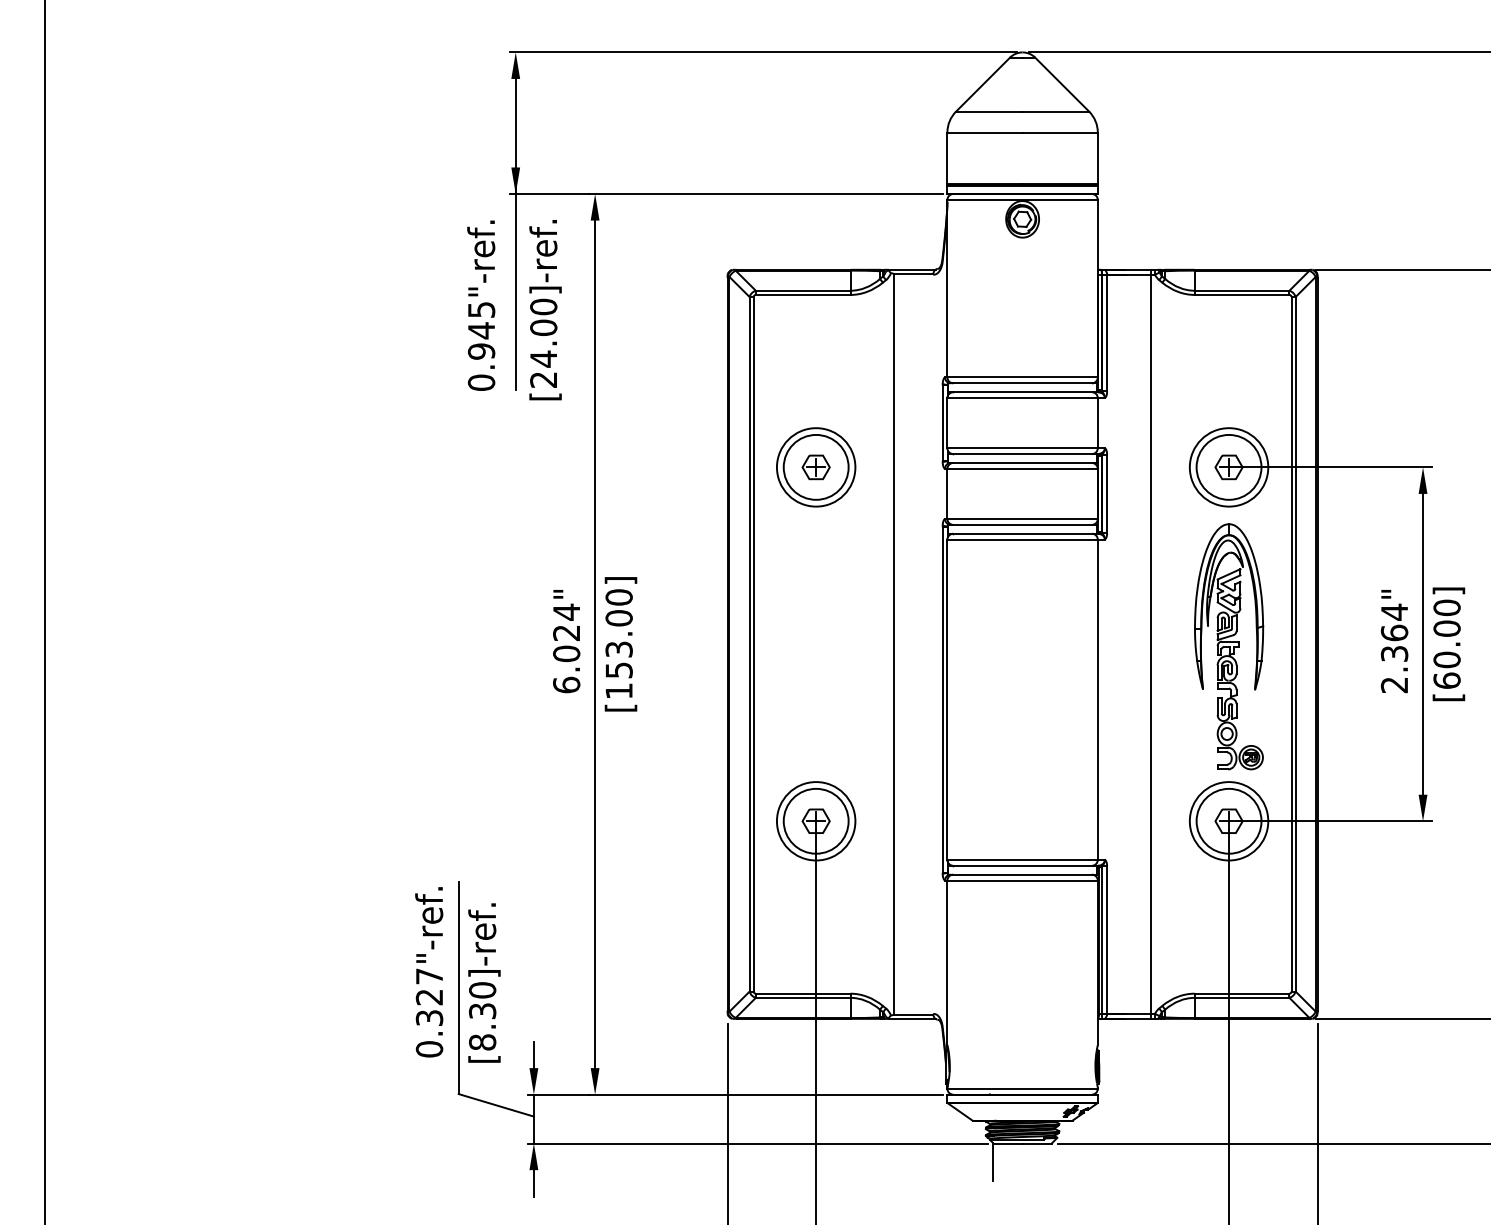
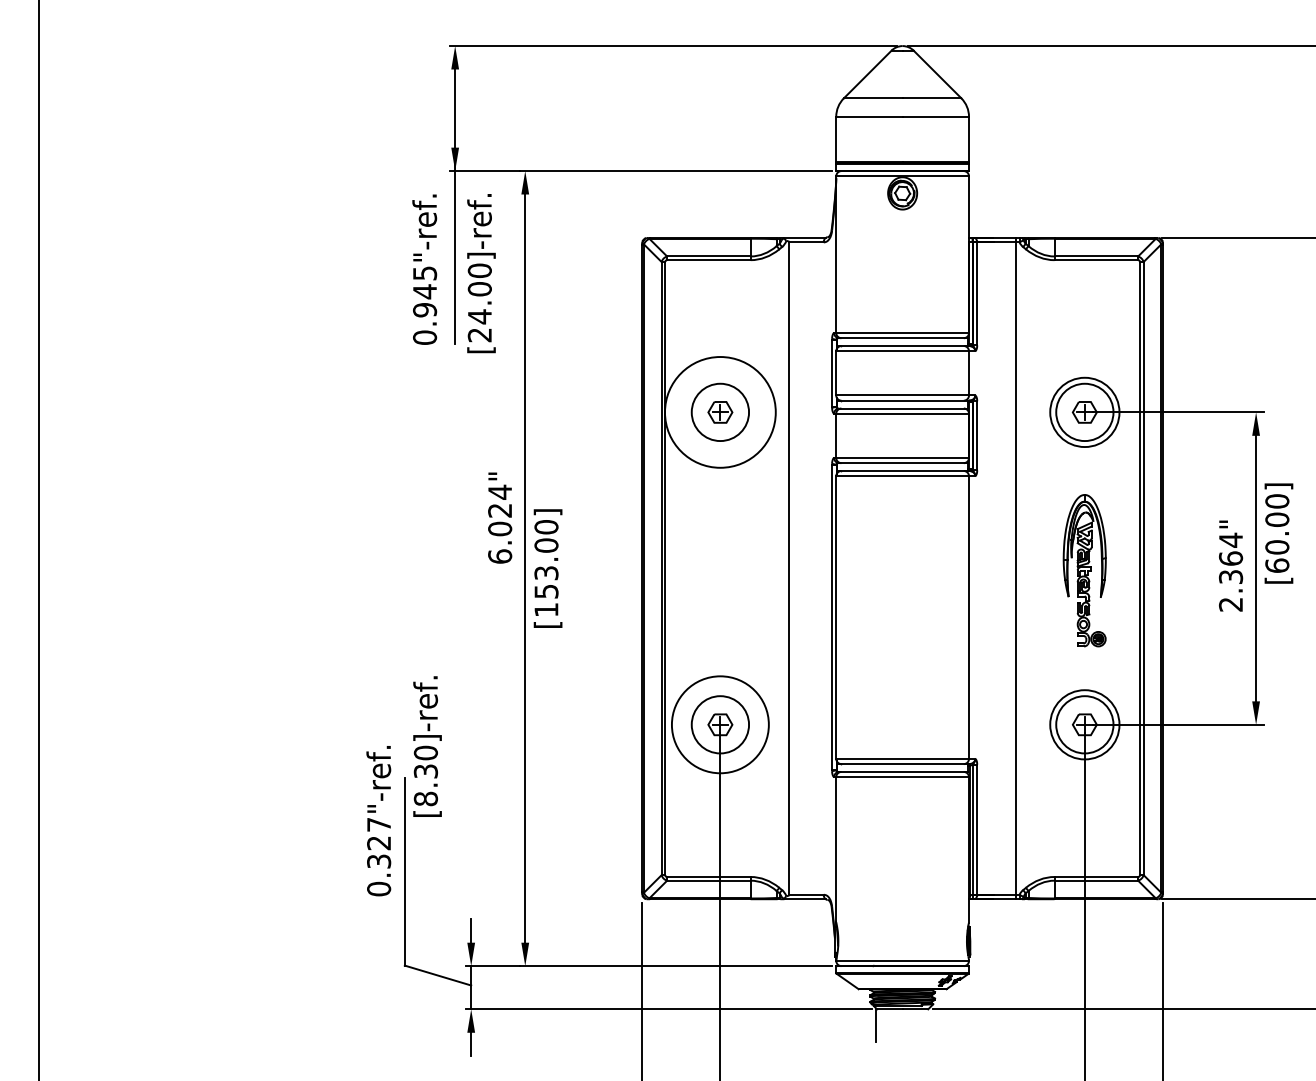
circle: (816, 467) -> (720, 412), size x1.6
text: (567, 640) -> (500, 517), moved
text: (1448, 644) -> (1278, 533), moved
part: (1228, 646) -> (1084, 570), size x0.7
circle: (816, 820) -> (720, 724), size x1.4
text: (428, 972) -> (378, 821), moved
text: (484, 982) -> (427, 746), moved

